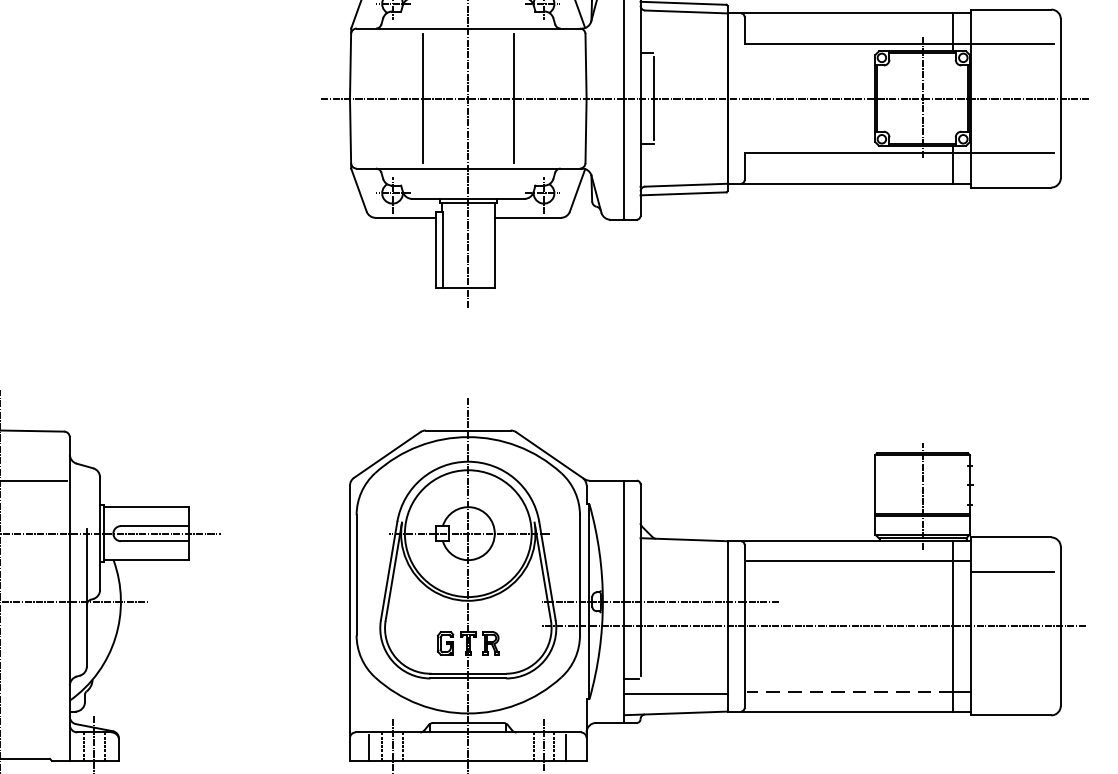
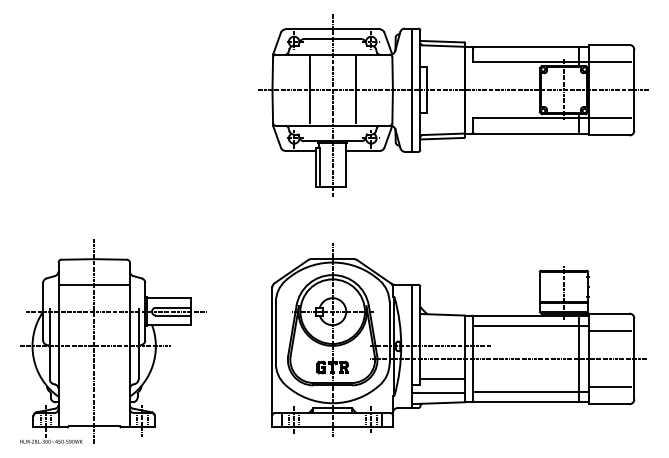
line: (685, 664) -> (443, 378), added
line: (1011, 680) -> (609, 386), added
line: (848, 692) -> (526, 392), dashed -> solid

